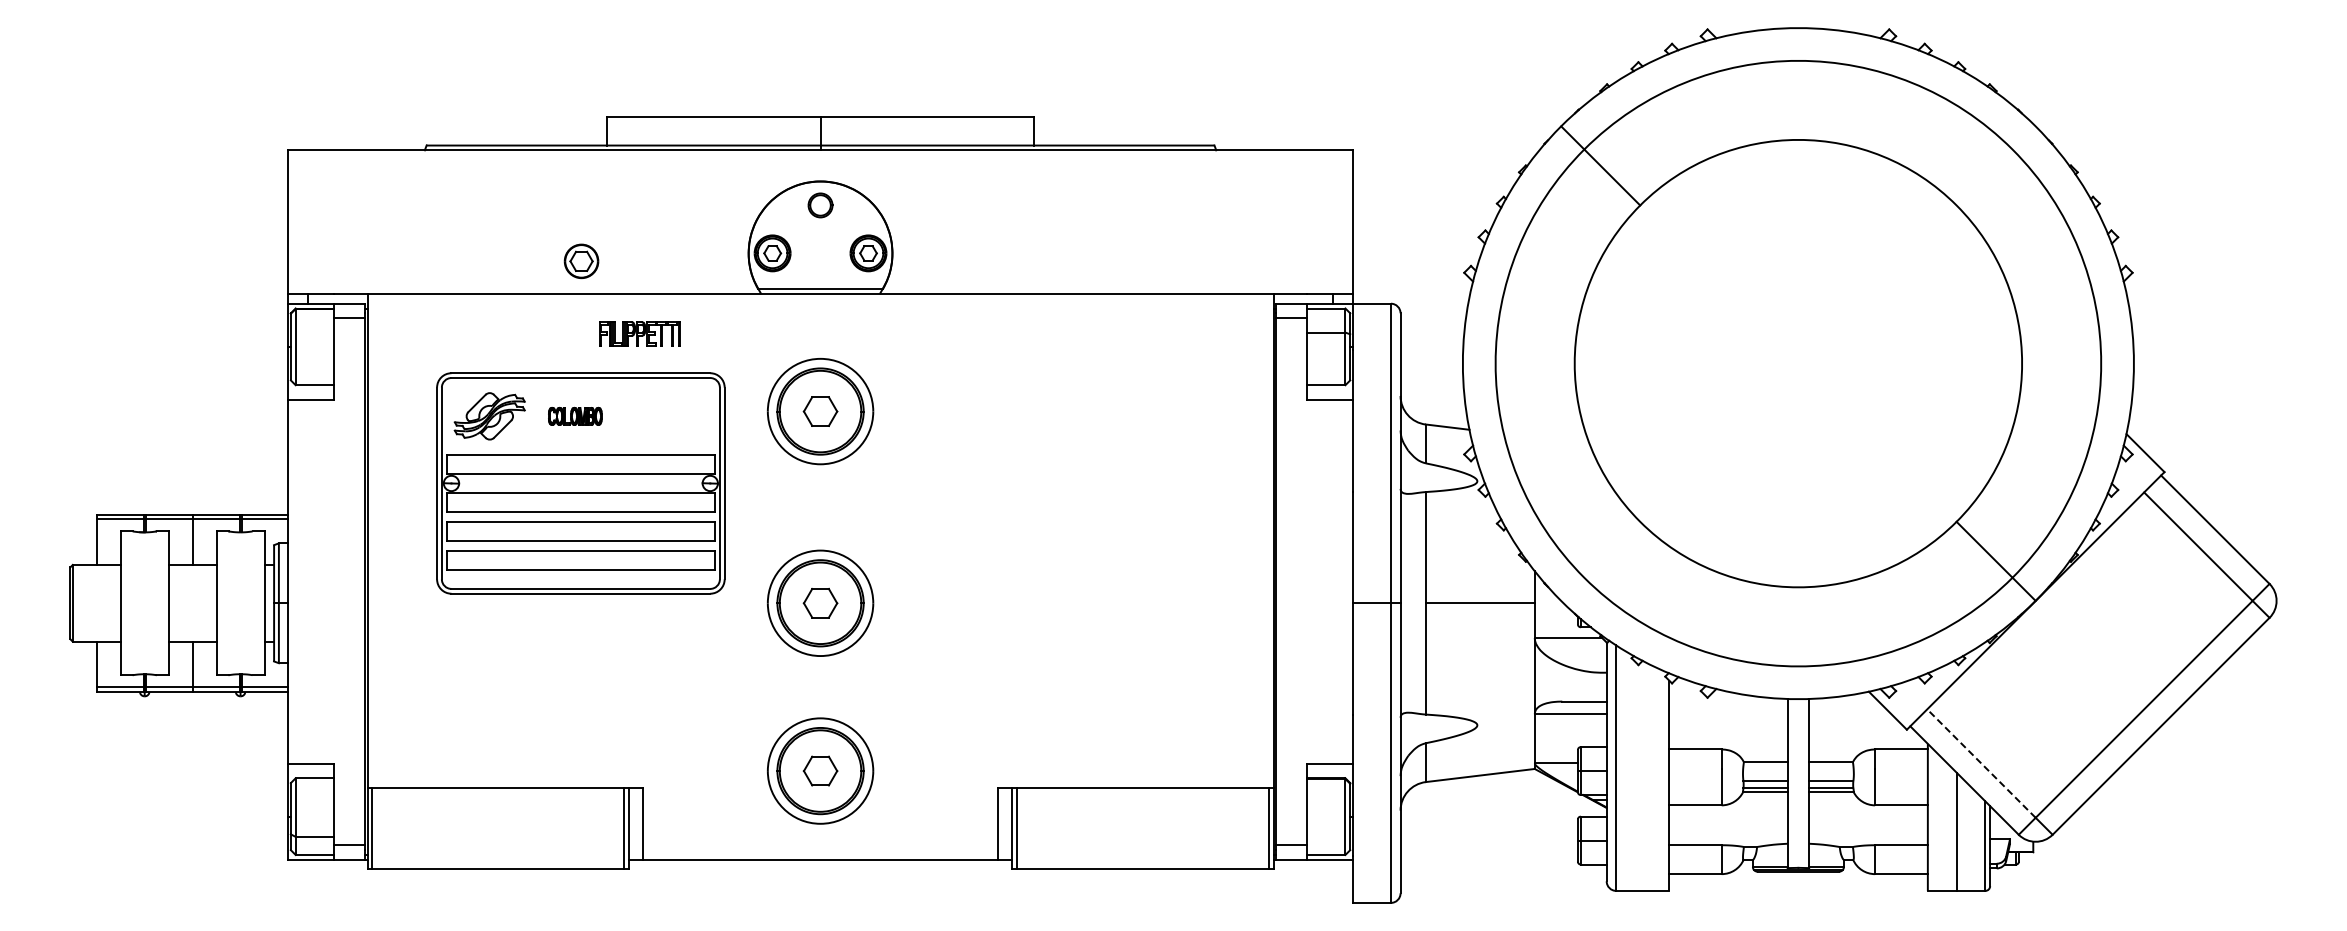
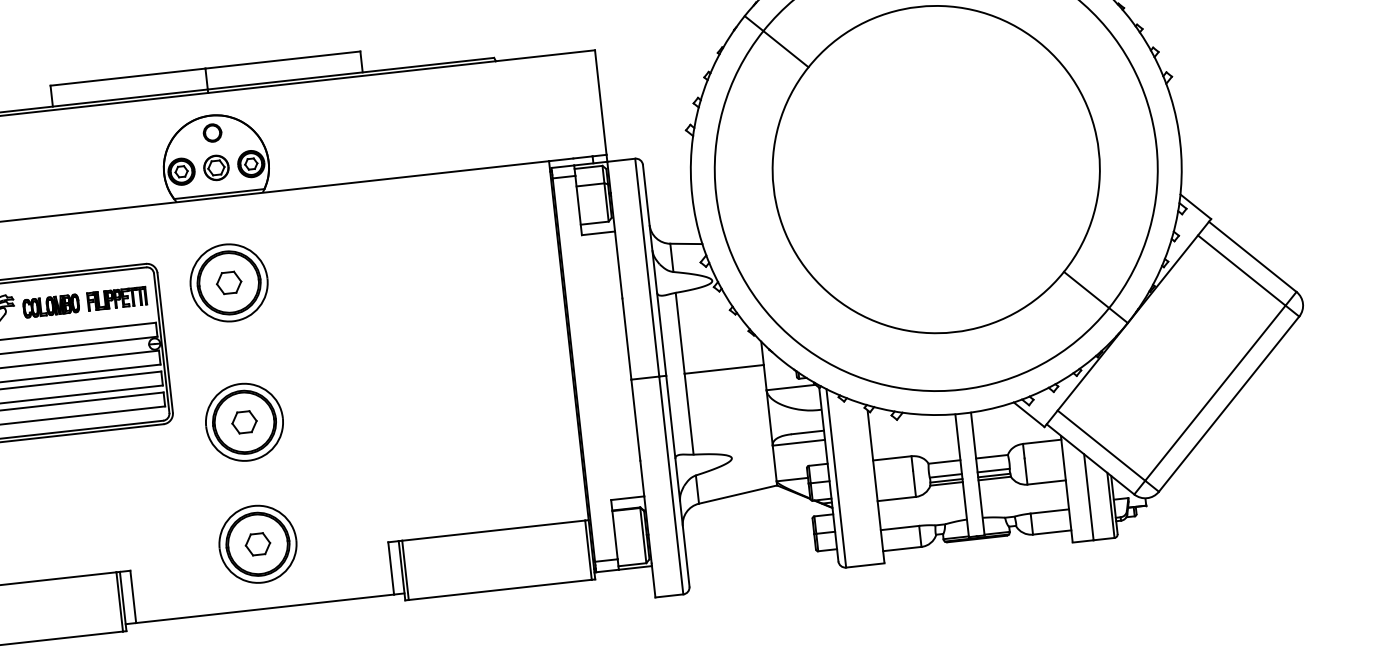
part: (581, 261) -> (216, 168), moved
part: (639, 333) -> (116, 298), moved
part: (574, 416) -> (50, 306), size x1.43
line: (1981, 763) -> (1101, 445), dashed -> solid

